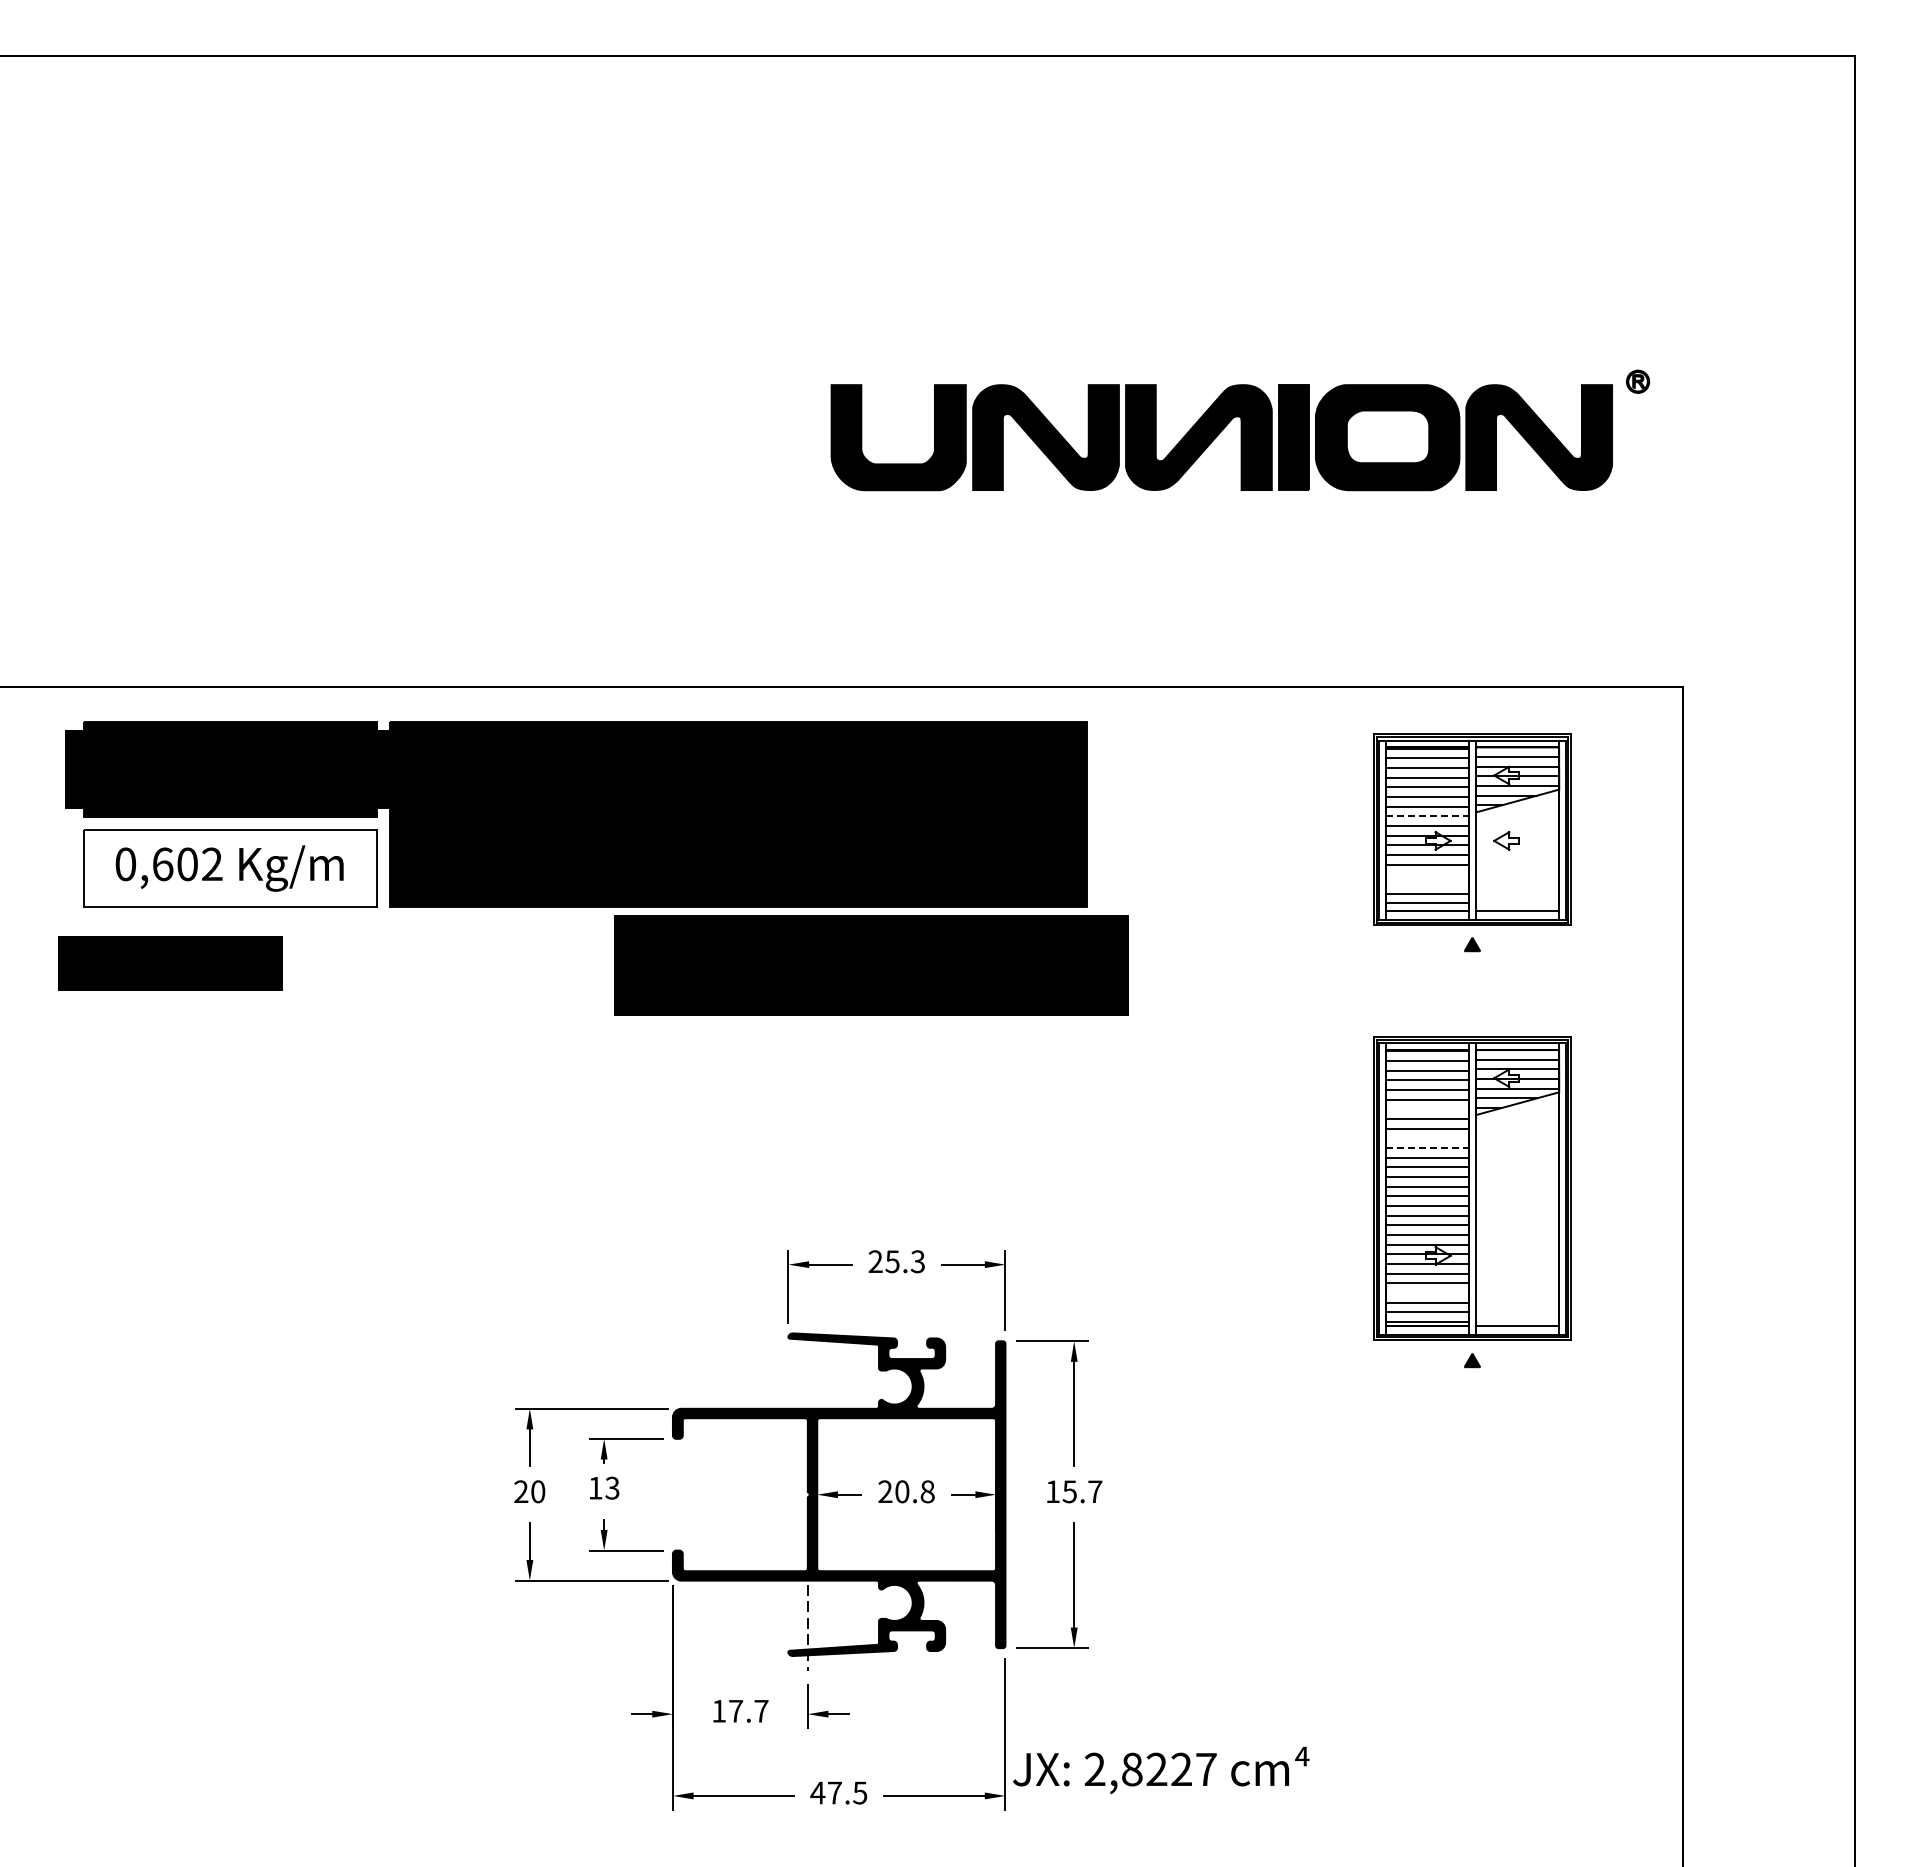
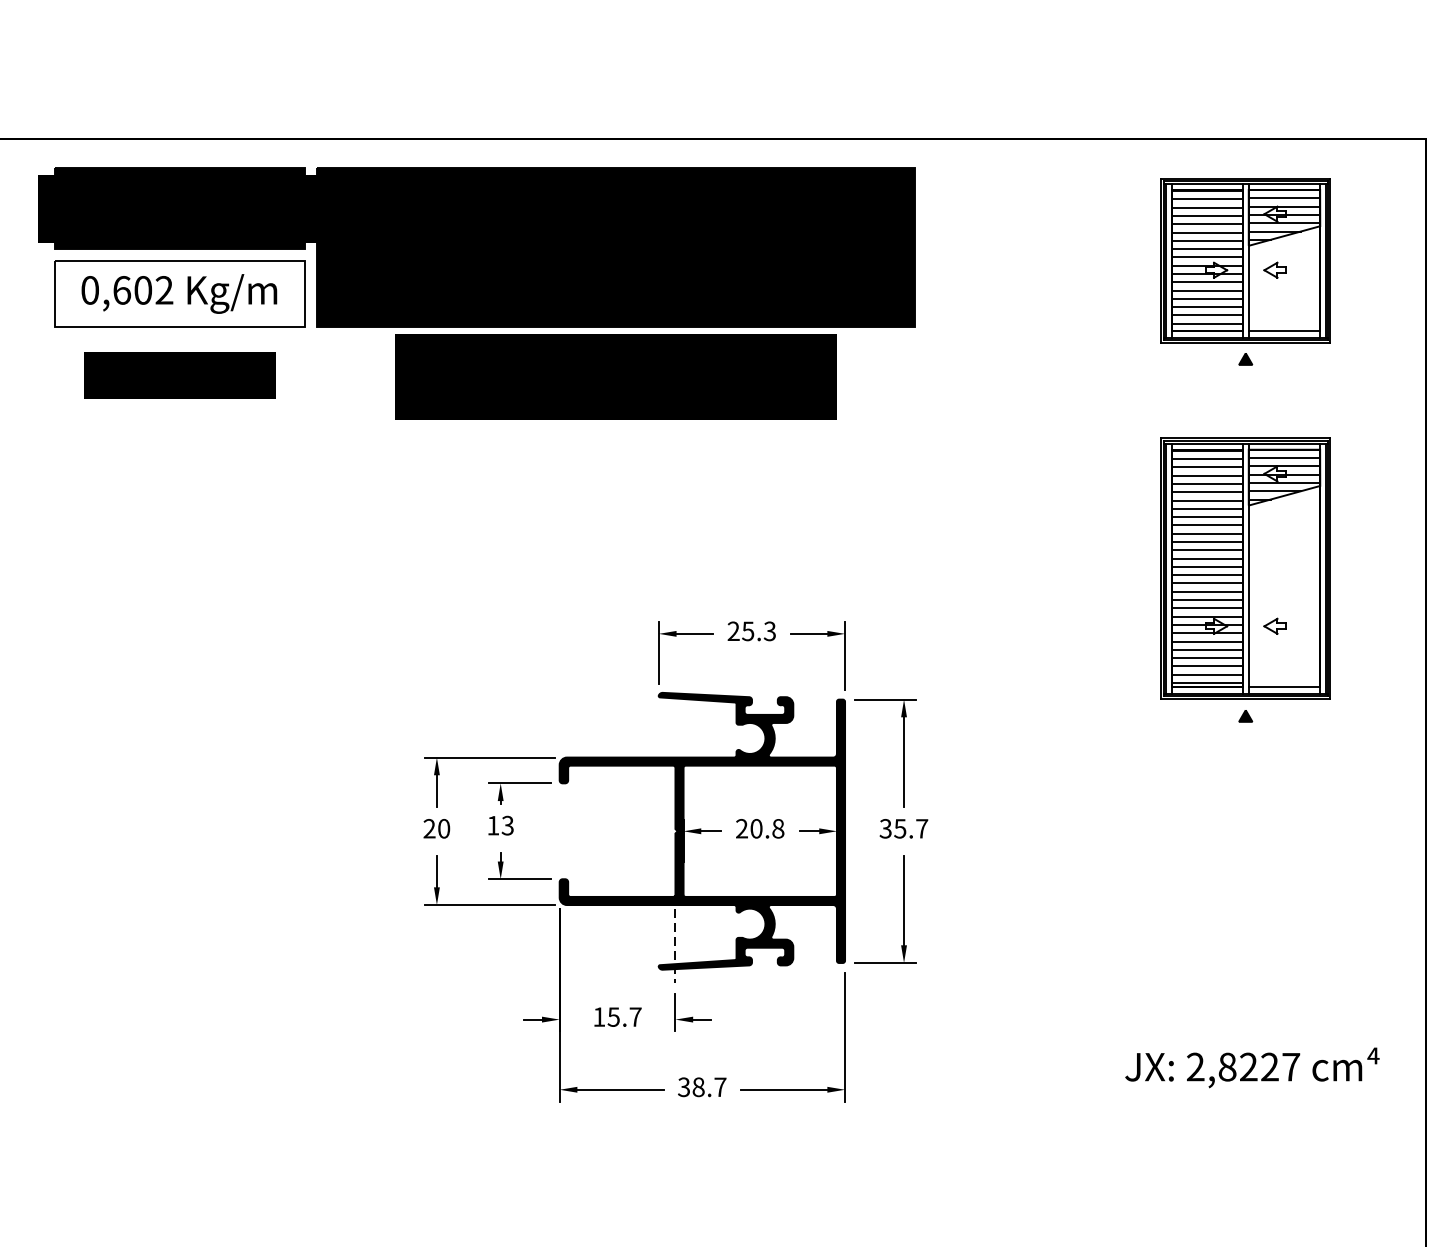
line: (1428, 816) -> (1208, 249), dashed -> solid
line: (1427, 874) -> (1207, 299), added
line: (1427, 883) -> (1207, 306), added
text: (170, 963) -> (180, 375), moved
text: (871, 965) -> (615, 377), moved
line: (1427, 1109) -> (1207, 500), added
line: (1427, 1138) -> (1207, 525), added
line: (1428, 1147) -> (1208, 533), dashed -> solid
part: (1506, 1255) -> (1274, 626), added
line: (1427, 1292) -> (1207, 657), added
text: (1052, 1491) -> (885, 828), 15.7 -> 35.7
text: (735, 1711) -> (613, 1017), 17.7 -> 15.7
text: (1161, 1770) -> (1252, 1067), moved
text: (838, 1792) -> (701, 1086), 47.5 -> 38.7

